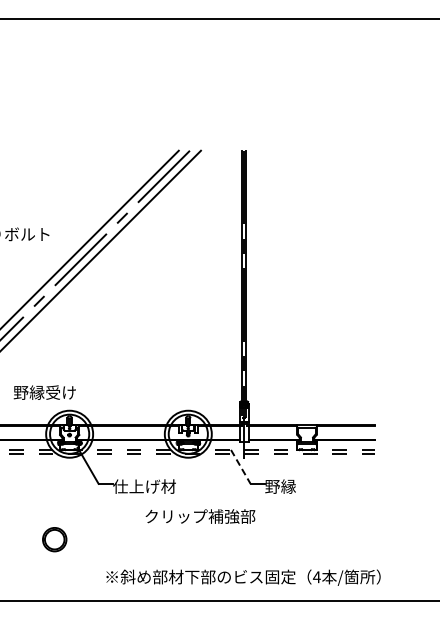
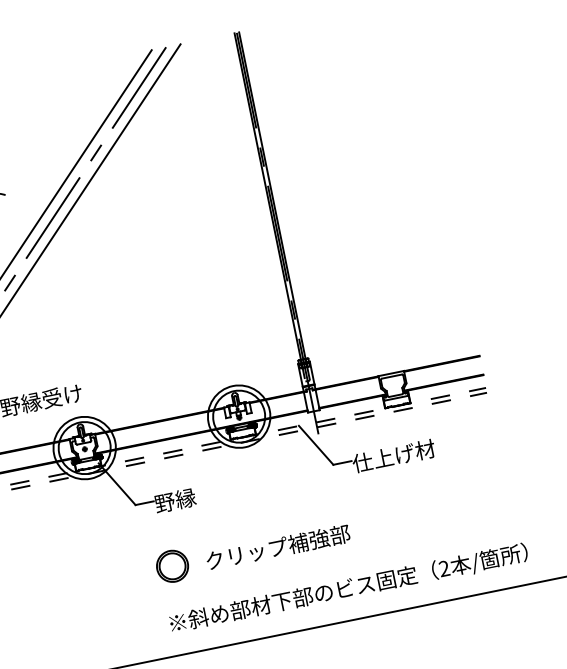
line: (240, 466) -> (315, 444), dashed -> solid
text: (144, 486) -> (195, 496), 仕上げ材 -> 野縁
text: (296, 486) -> (393, 456), 野縁 -> 仕上げ材
text: (200, 516) -> (278, 547), moved
part: (54, 539) -> (172, 566), moved
text: (316, 577) -> (443, 569), 4 -> 2

